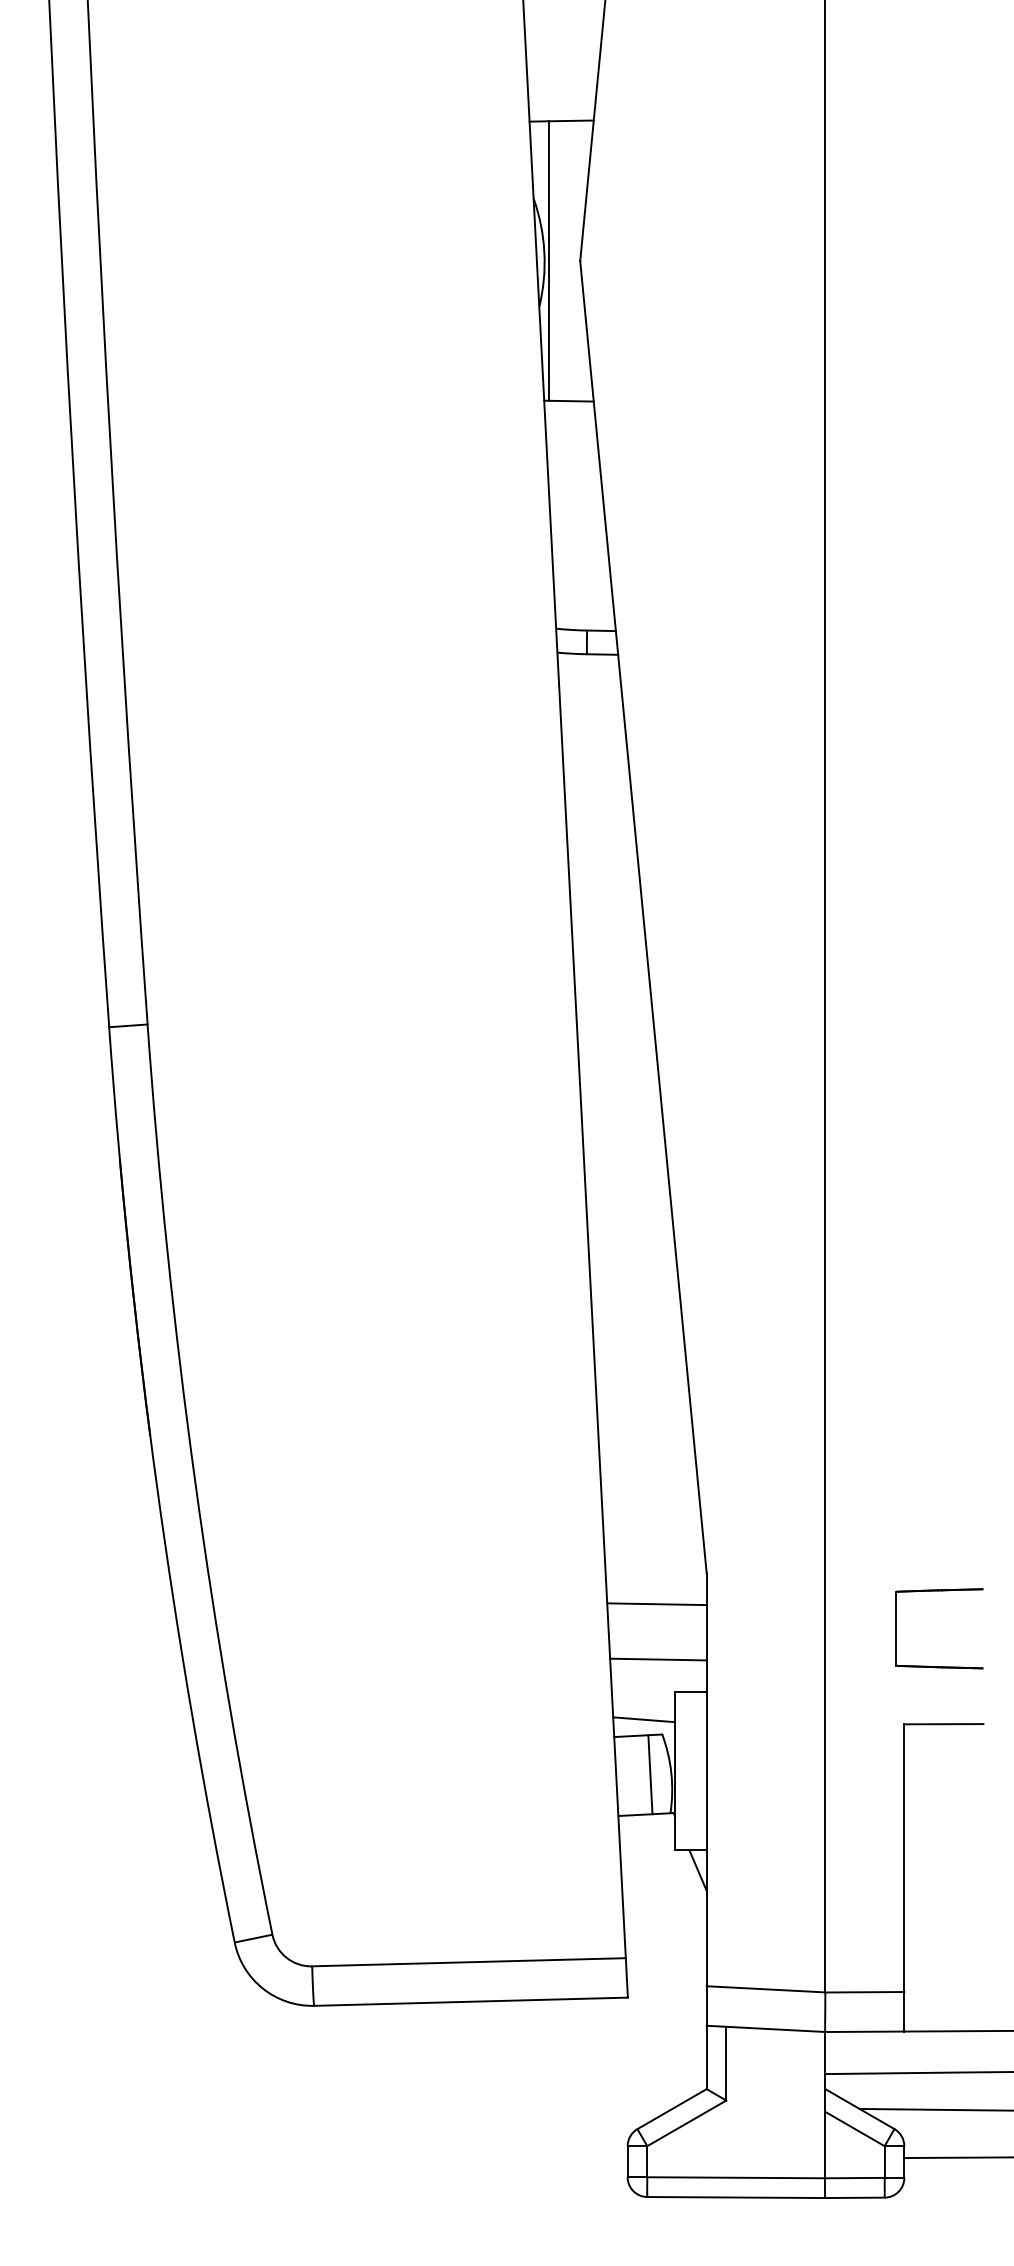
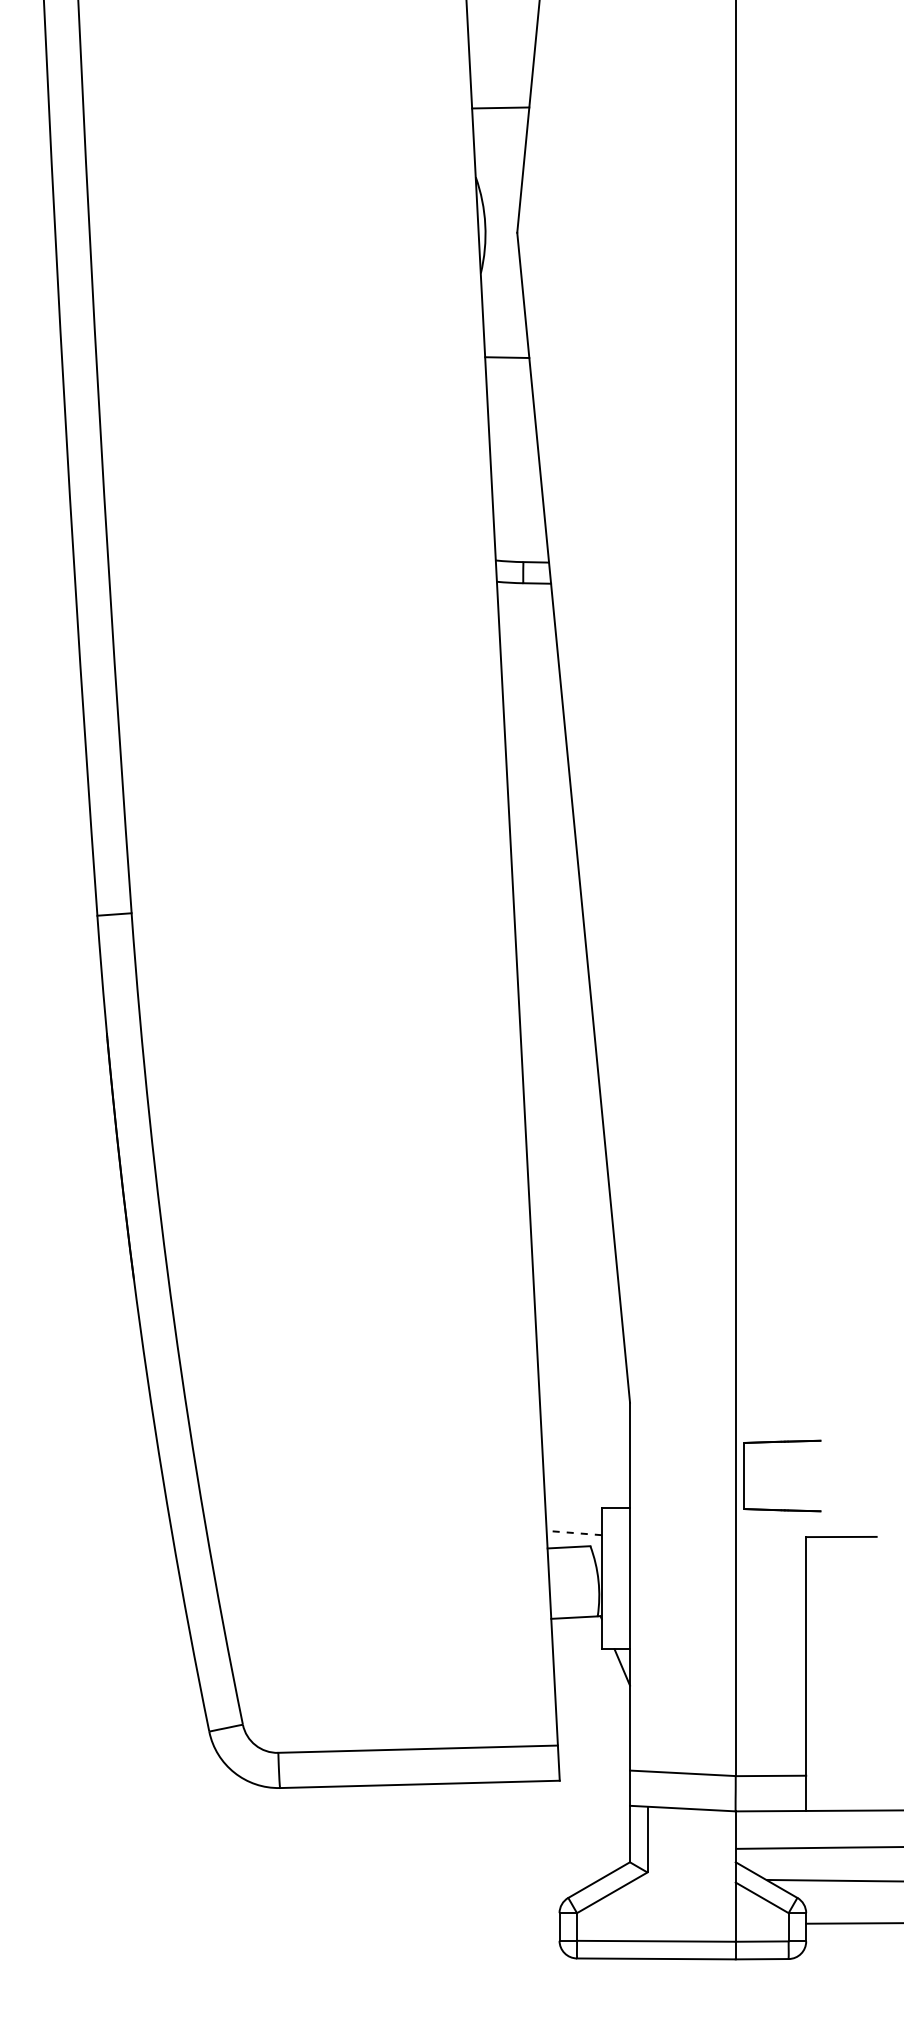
line: (548, 260) -> (488, 232), removed
part: (939, 1591) -> (782, 1442), moved
line: (656, 1604) -> (585, 1430), removed
line: (658, 1659) -> (587, 1479), removed
line: (643, 1719) -> (573, 1532), solid -> dashed
line: (650, 1774) -> (579, 1581), removed

